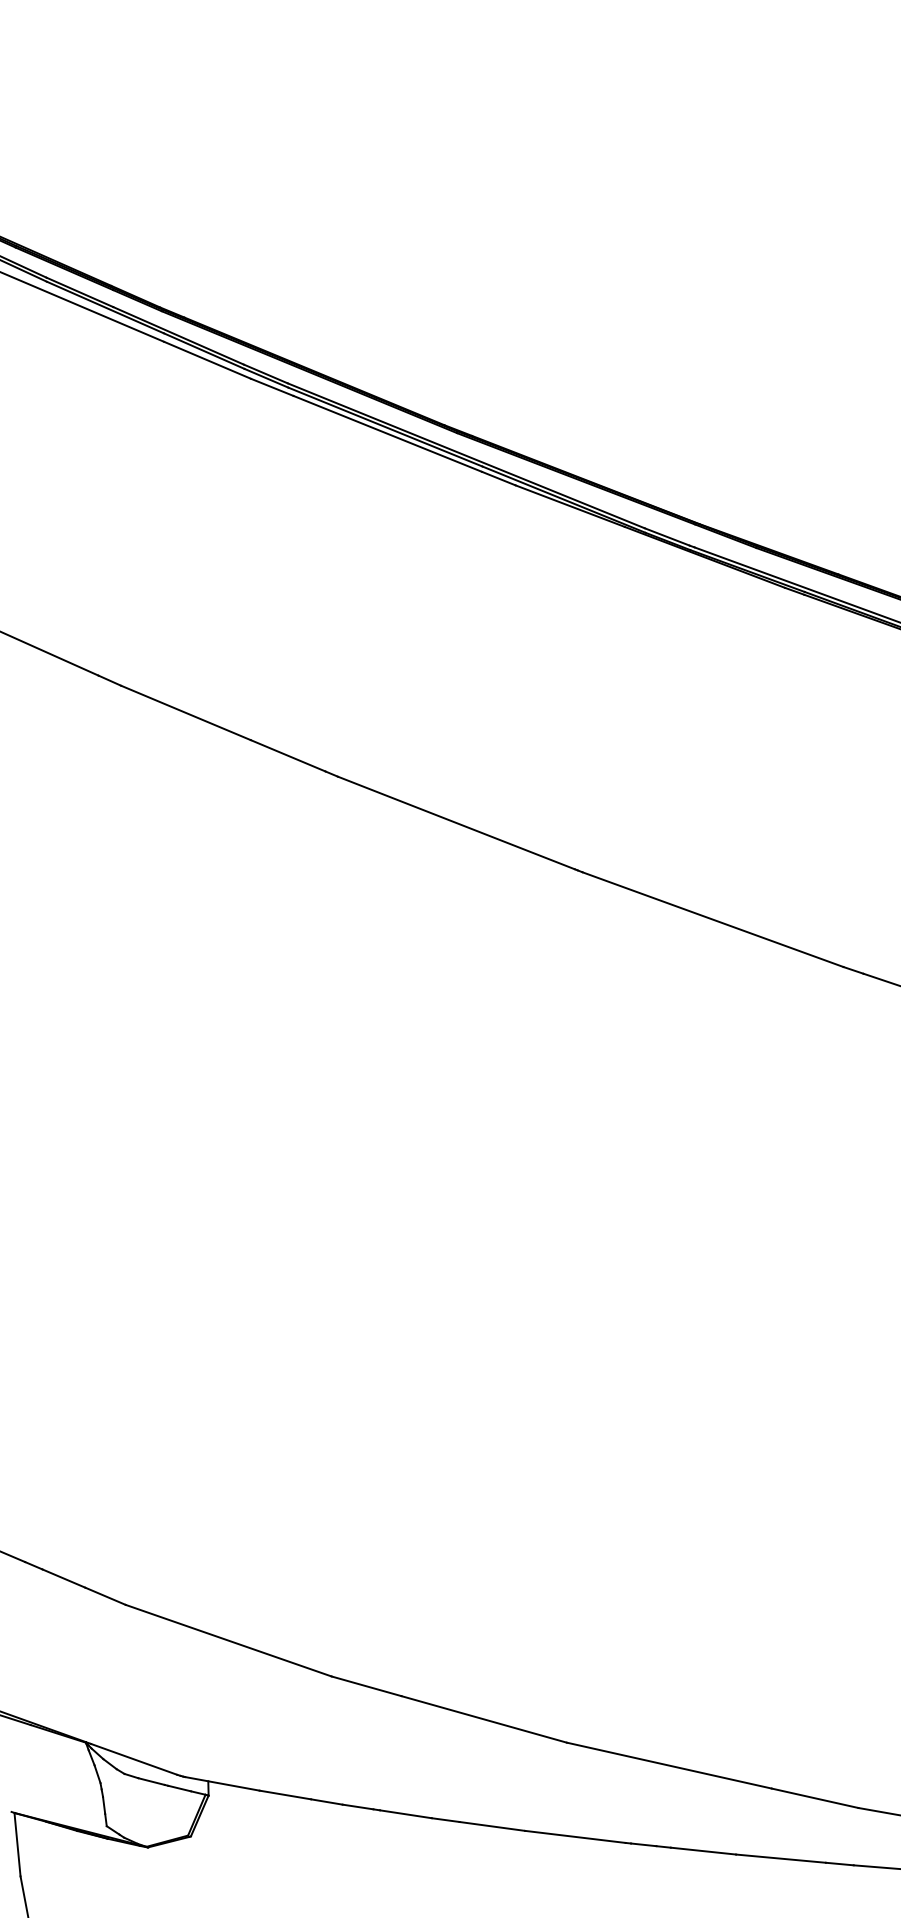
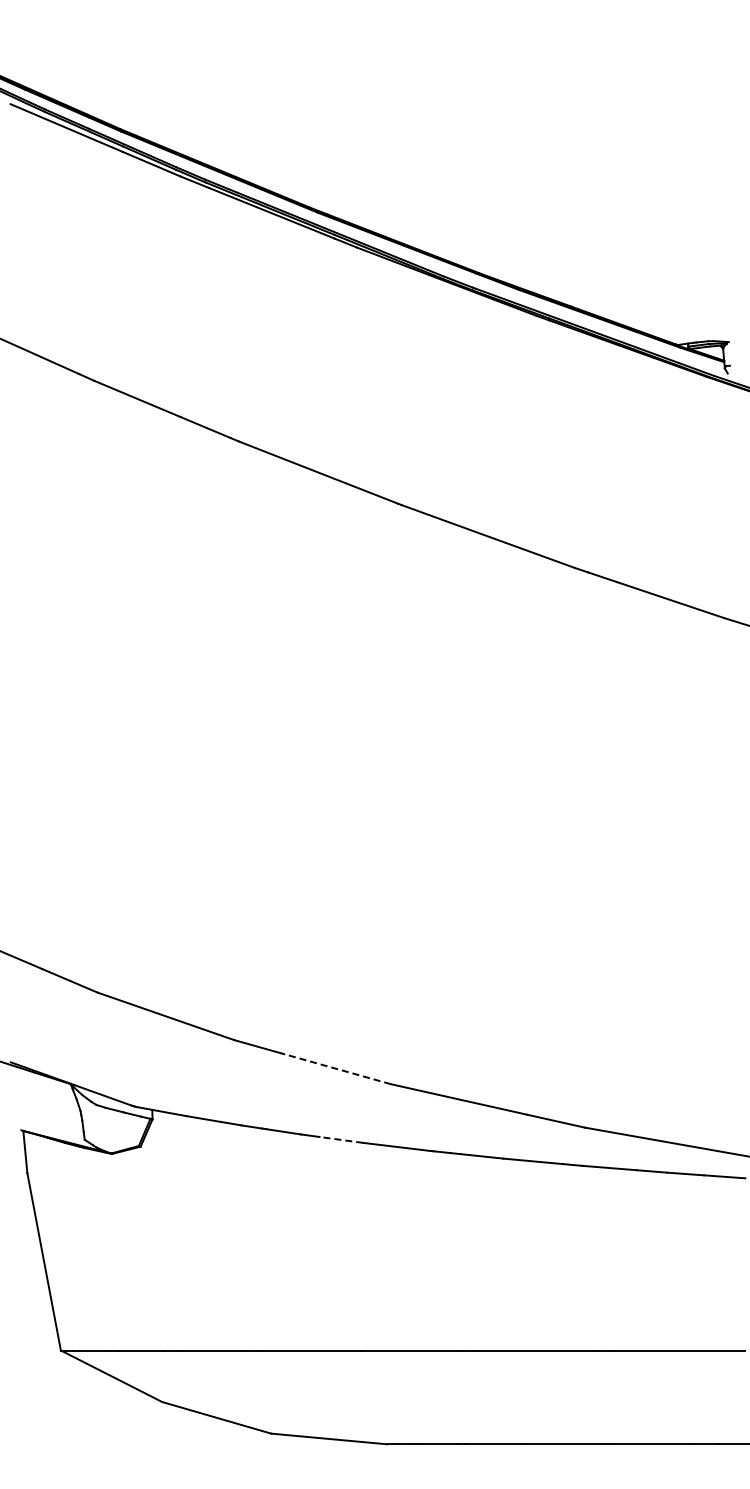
line: (483, 1719) -> (335, 1068), solid -> dashed
line: (492, 1825) -> (341, 1139), solid -> dashed

